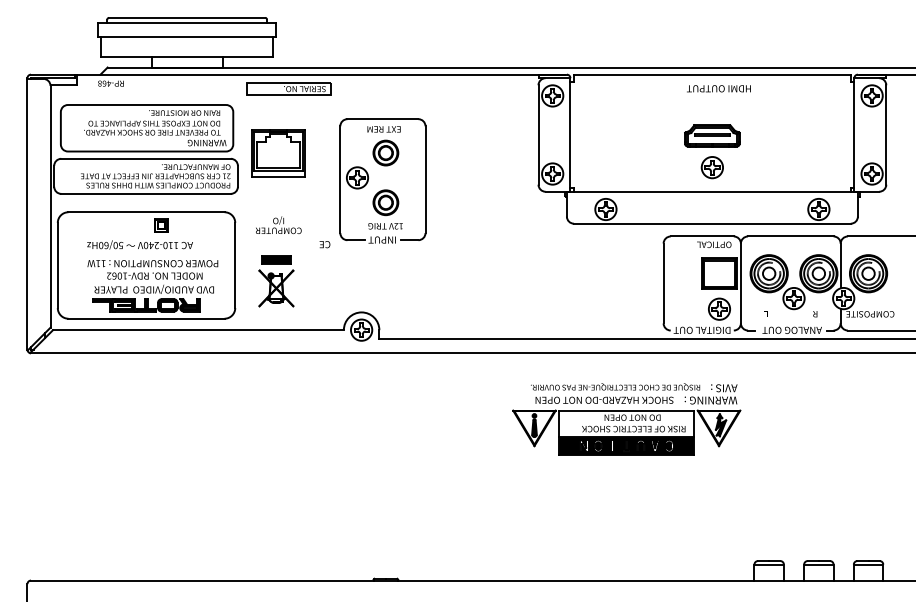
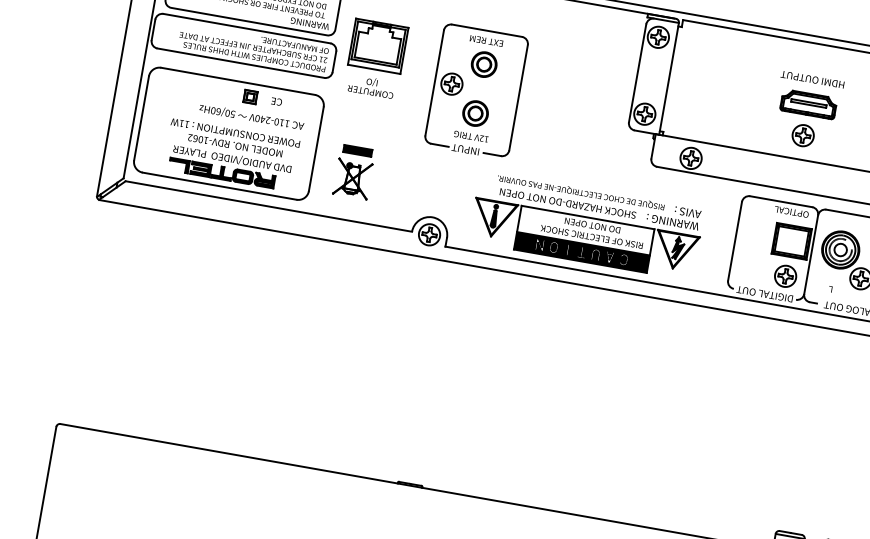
text: (718, 88) -> (812, 79), moved
text: (278, 225) -> (371, 86), moved
text: (139, 244) -> (251, 116), moved
text: (324, 244) -> (276, 101), moved
part: (626, 419) -> (586, 226), moved

